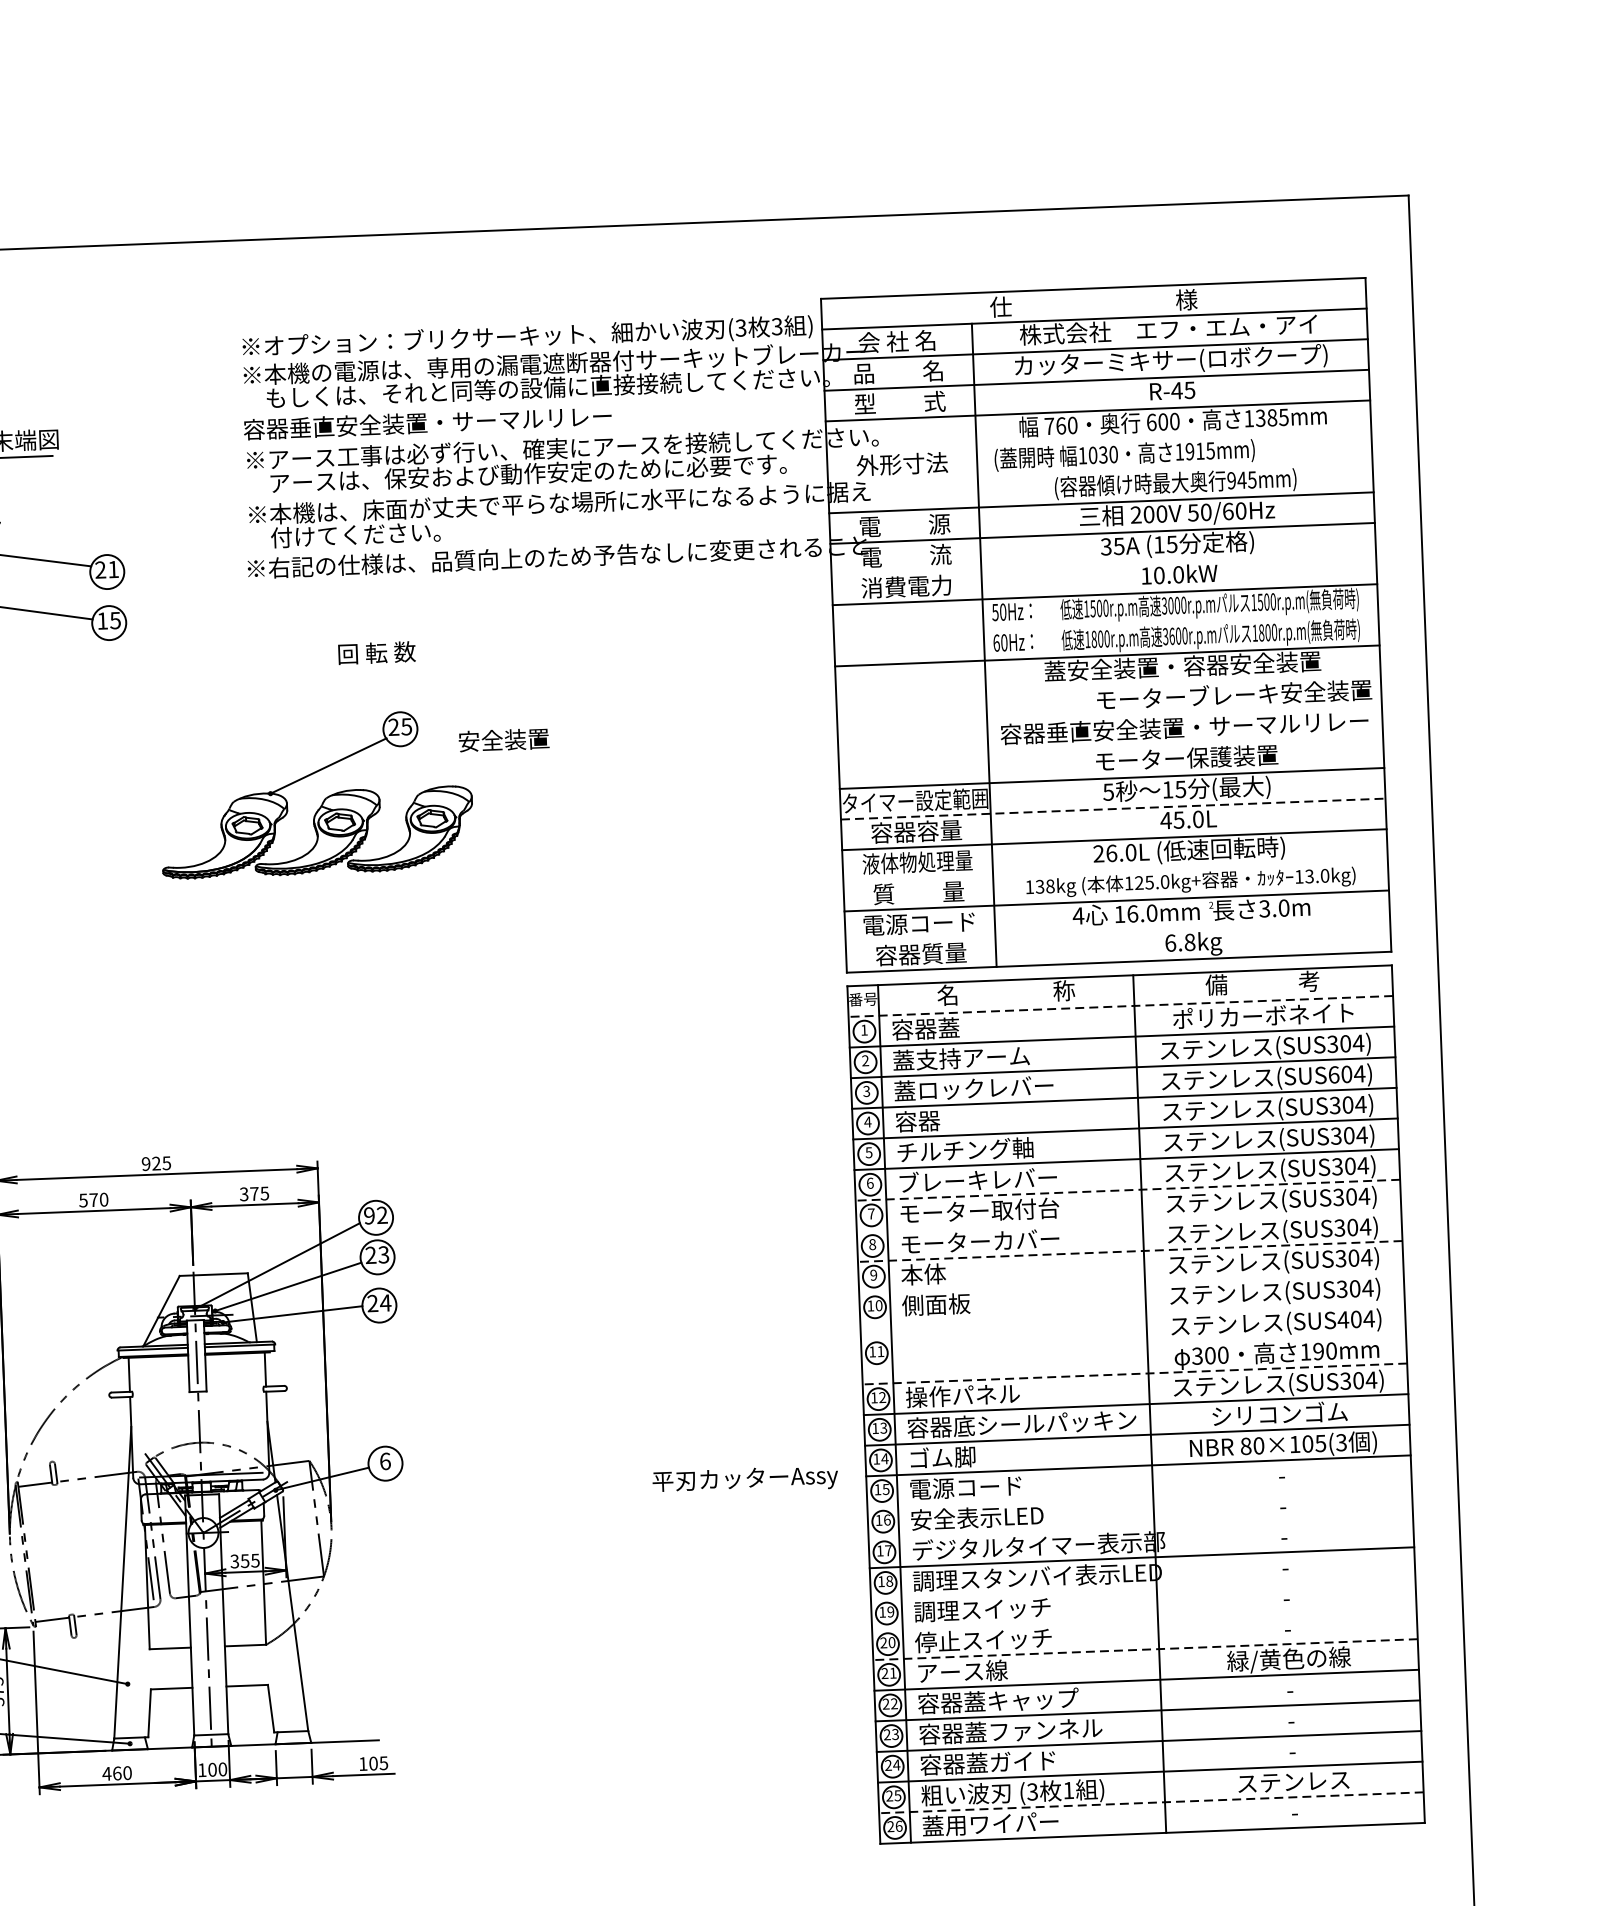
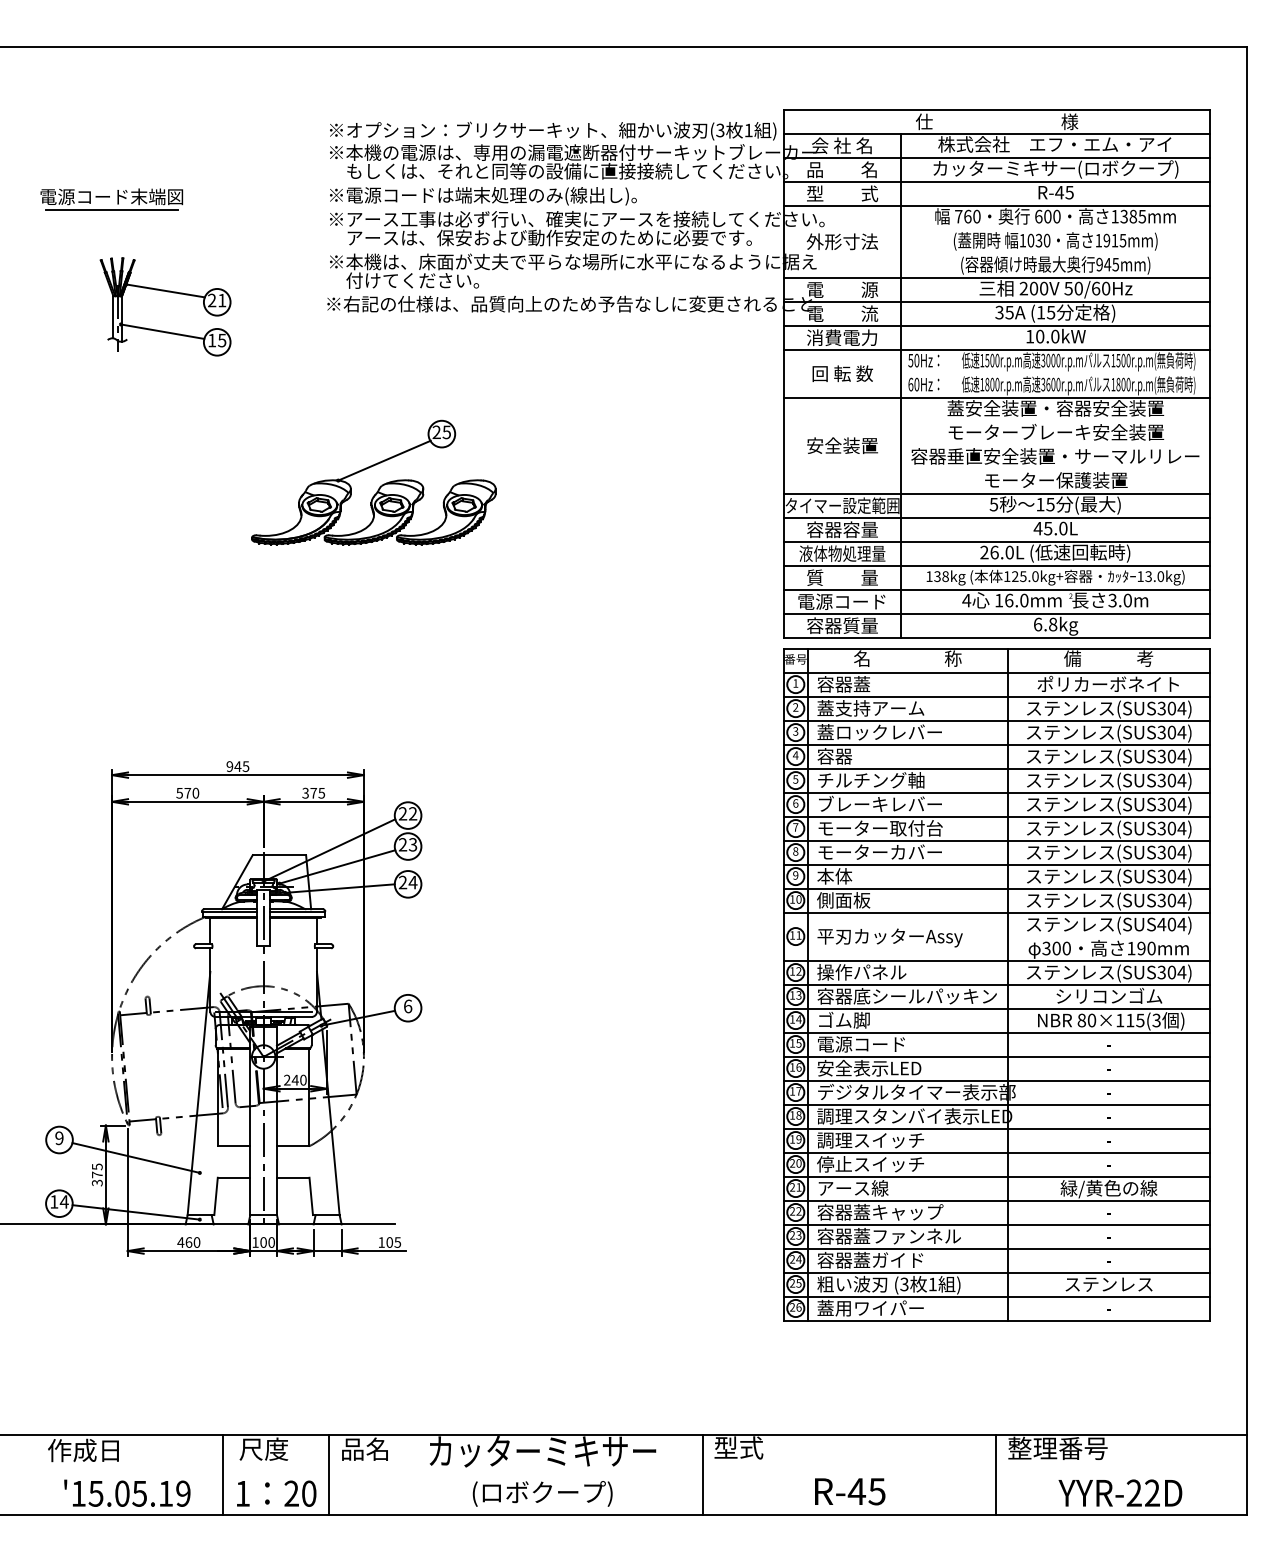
text: (776, 326) -> (748, 130), 3 -> 1
text: (440, 422) -> (482, 195), 容器垂直安全装置・サーマルリレー -> ※電源コードは端末処理のみ(線出し)。
text: (1124, 455) -> (1055, 241), moved
line: (1103, 564) -> (996, 326), added
text: (376, 652) -> (842, 373), moved
text: (1234, 695) -> (1056, 432), moved
text: (503, 739) -> (842, 445), moved
line: (1113, 808) -> (997, 517), dashed -> solid
line: (1114, 869) -> (996, 565), added
line: (1117, 931) -> (996, 613), added
line: (1120, 1006) -> (996, 672), dashed -> solid
text: (1333, 1074) -> (1161, 732), (SUS604) -> (SUS304)
text: (155, 1163) -> (237, 766), 925 -> 945
line: (1127, 1190) -> (996, 816), dashed -> solid
text: (368, 1215) -> (402, 813), 92 -> 22
line: (1128, 1220) -> (996, 840), added
line: (1129, 1251) -> (996, 864), dashed -> solid
line: (1130, 1282) -> (996, 888), added
line: (1131, 1312) -> (996, 912), added
line: (1134, 1373) -> (996, 960), dashed -> solid
text: (1308, 1443) -> (1130, 1020), 80×105(3 -> 80×115(3
text: (744, 1479) -> (889, 937), moved
line: (1138, 1496) -> (996, 1056), added
line: (1140, 1527) -> (996, 1080), added
text: (245, 1560) -> (295, 1079), 355 -> 240
line: (1142, 1588) -> (996, 1128), added
line: (1143, 1618) -> (996, 1152), added
line: (1144, 1649) -> (996, 1176), dashed -> solid
line: (1150, 1802) -> (996, 1296), dashed -> solid

